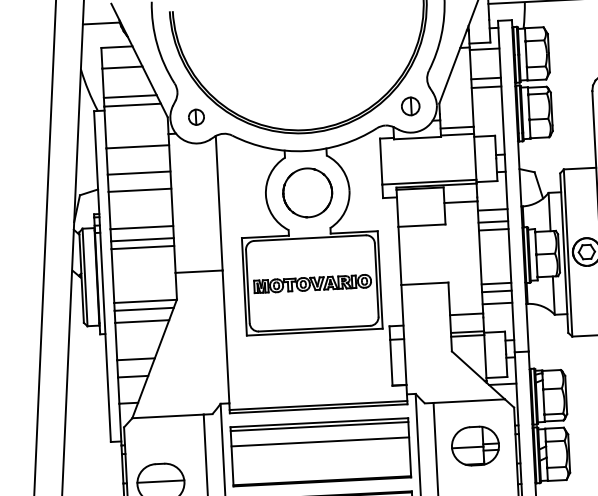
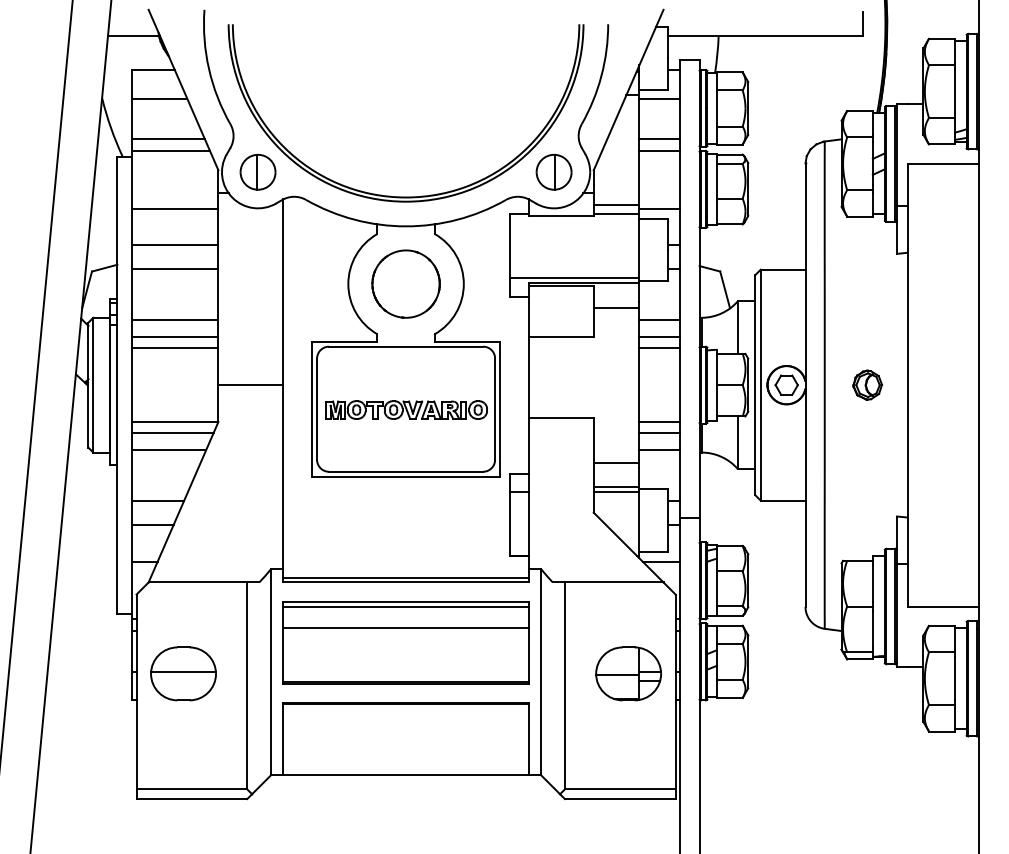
part: (410, 105) -> (553, 171), size x1.43
part: (196, 116) -> (257, 171), size x1.67
line: (488, 128) -> (659, 208), added
part: (475, 445) -> (628, 673), moved

